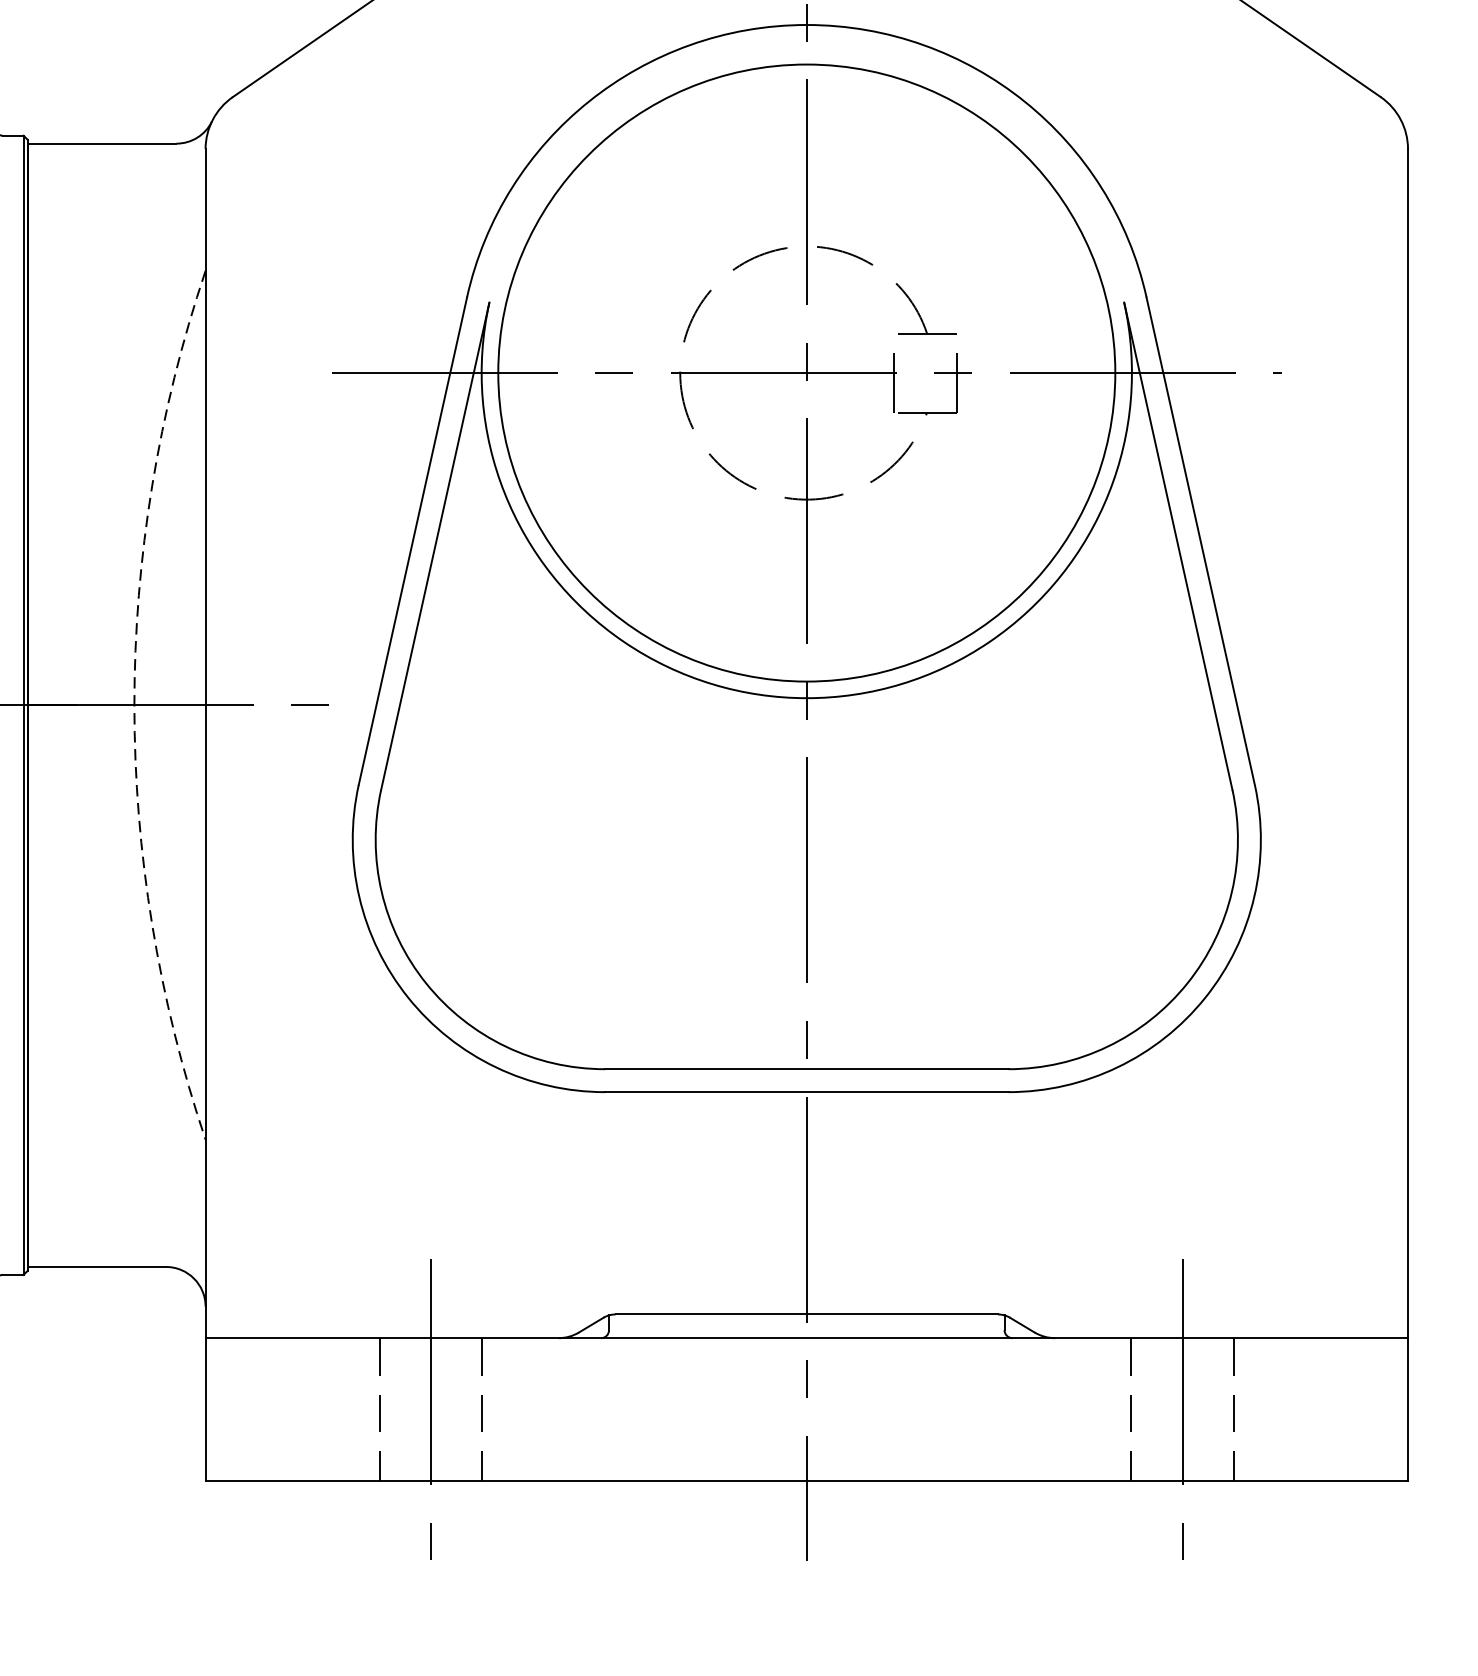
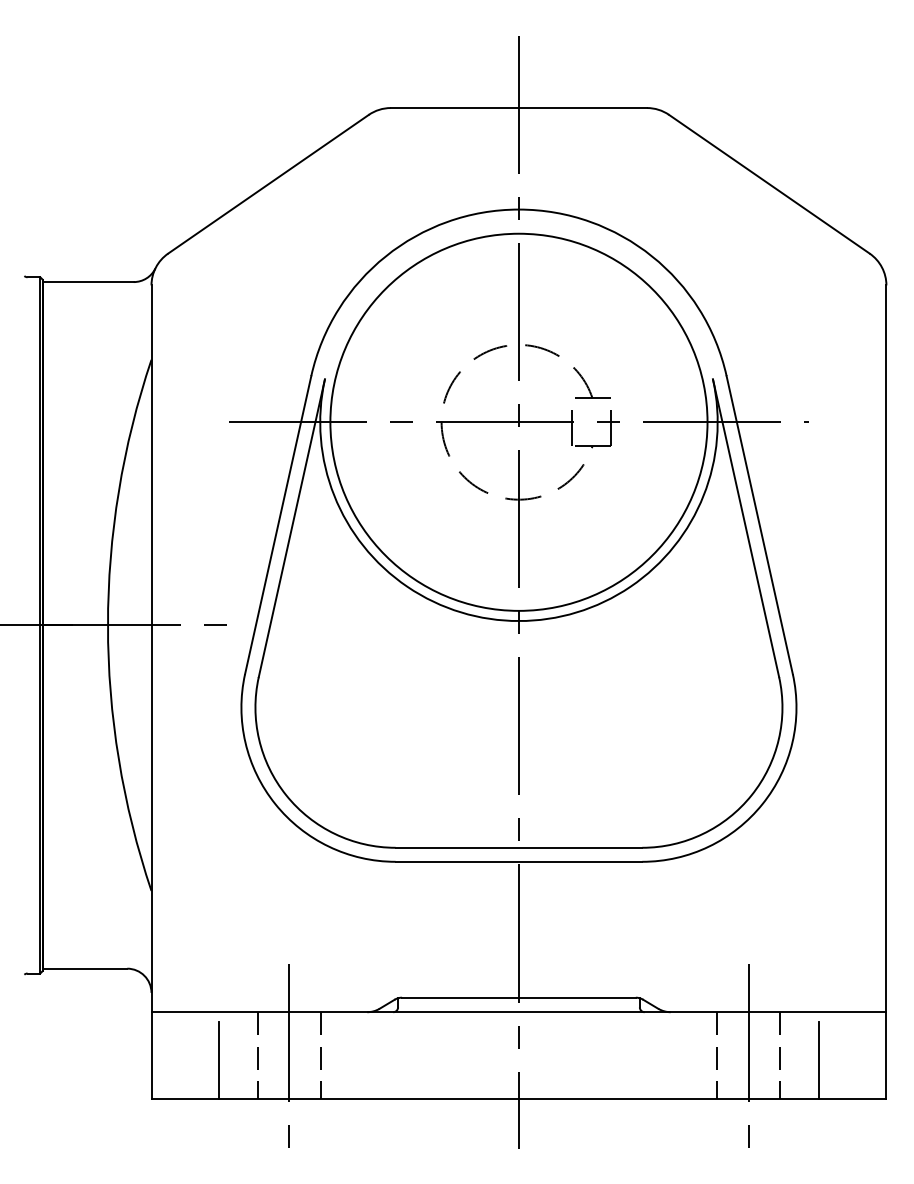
arc: (133, 705) -> (107, 625), dashed -> solid
line: (316, 1417) -> (219, 1060), added
line: (1296, 1417) -> (818, 1060), added

